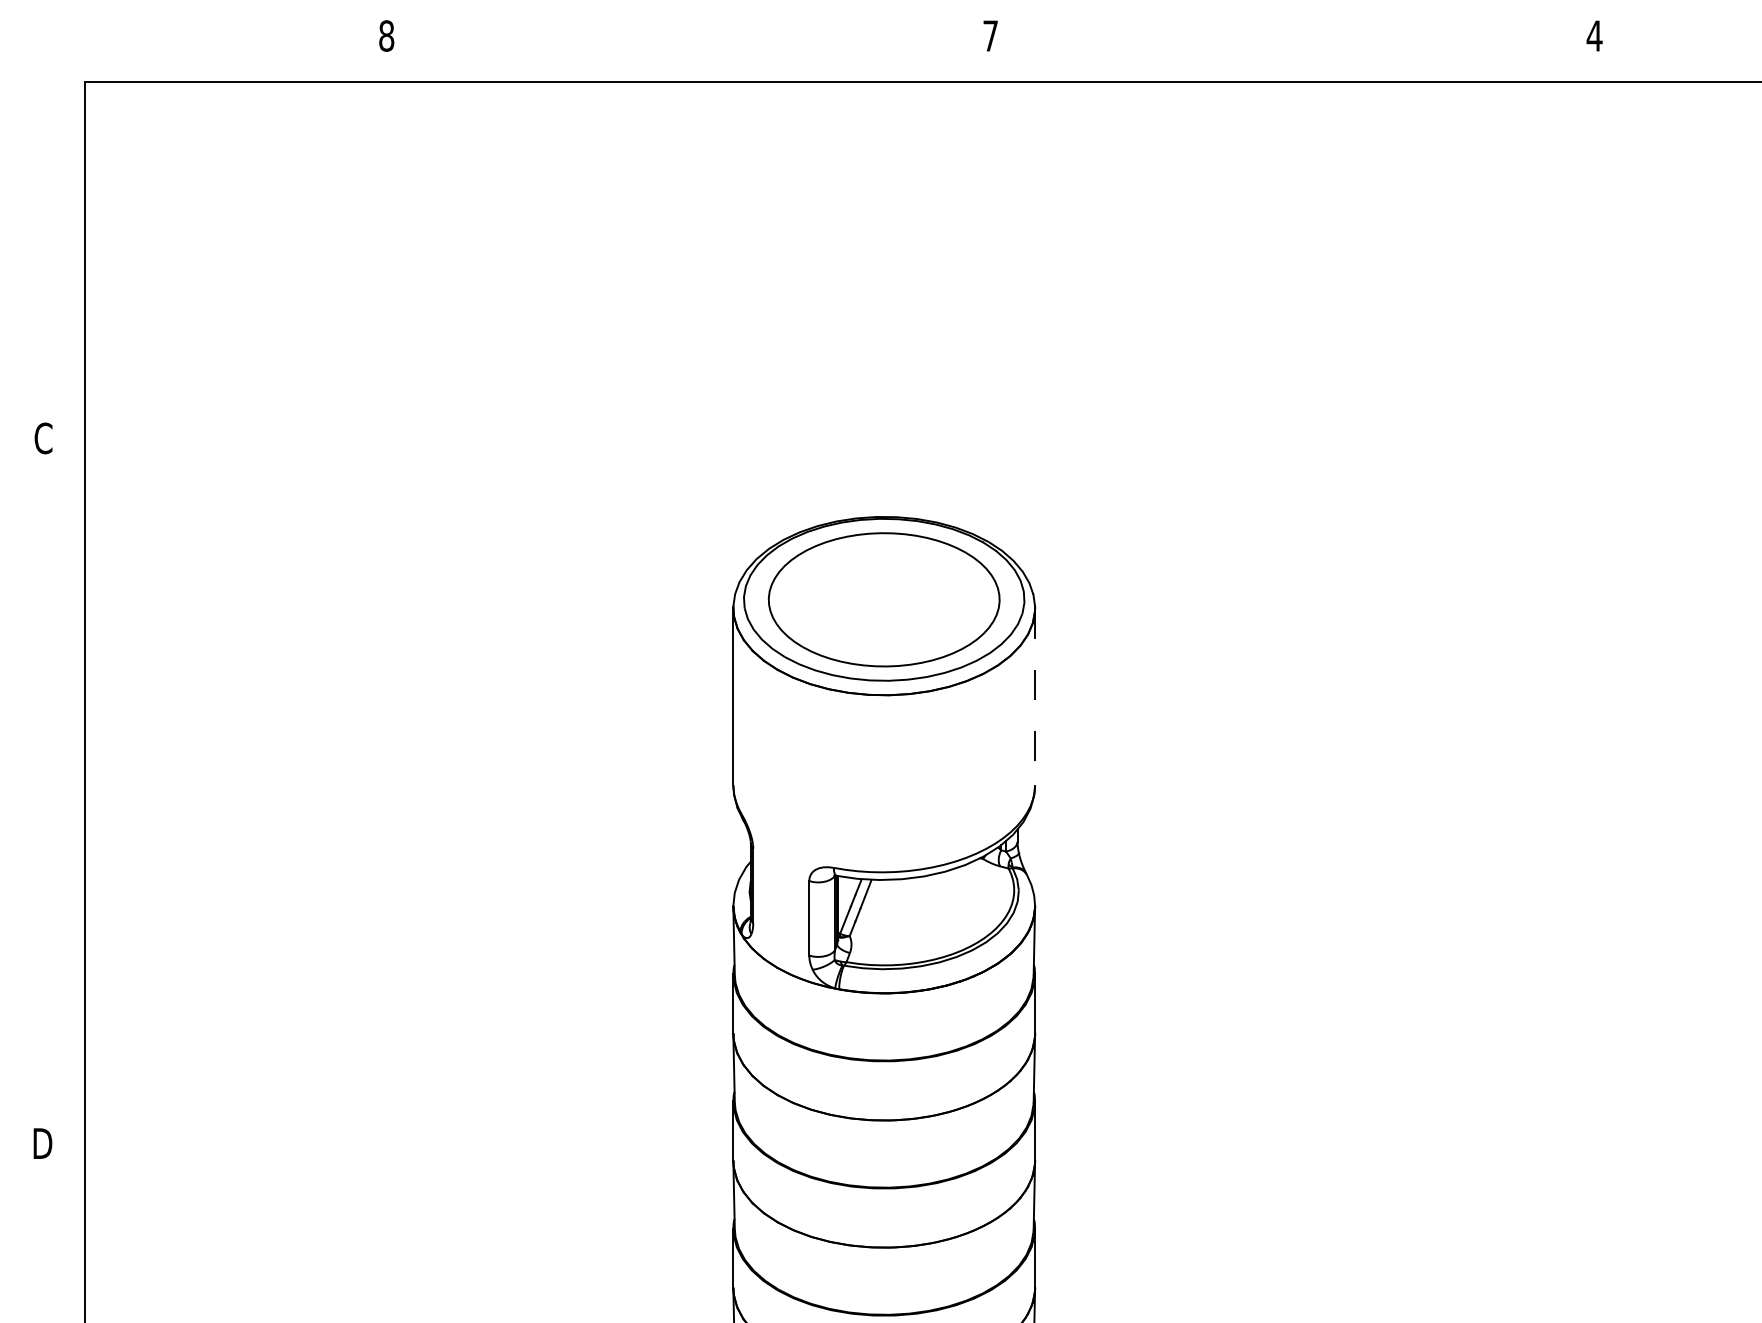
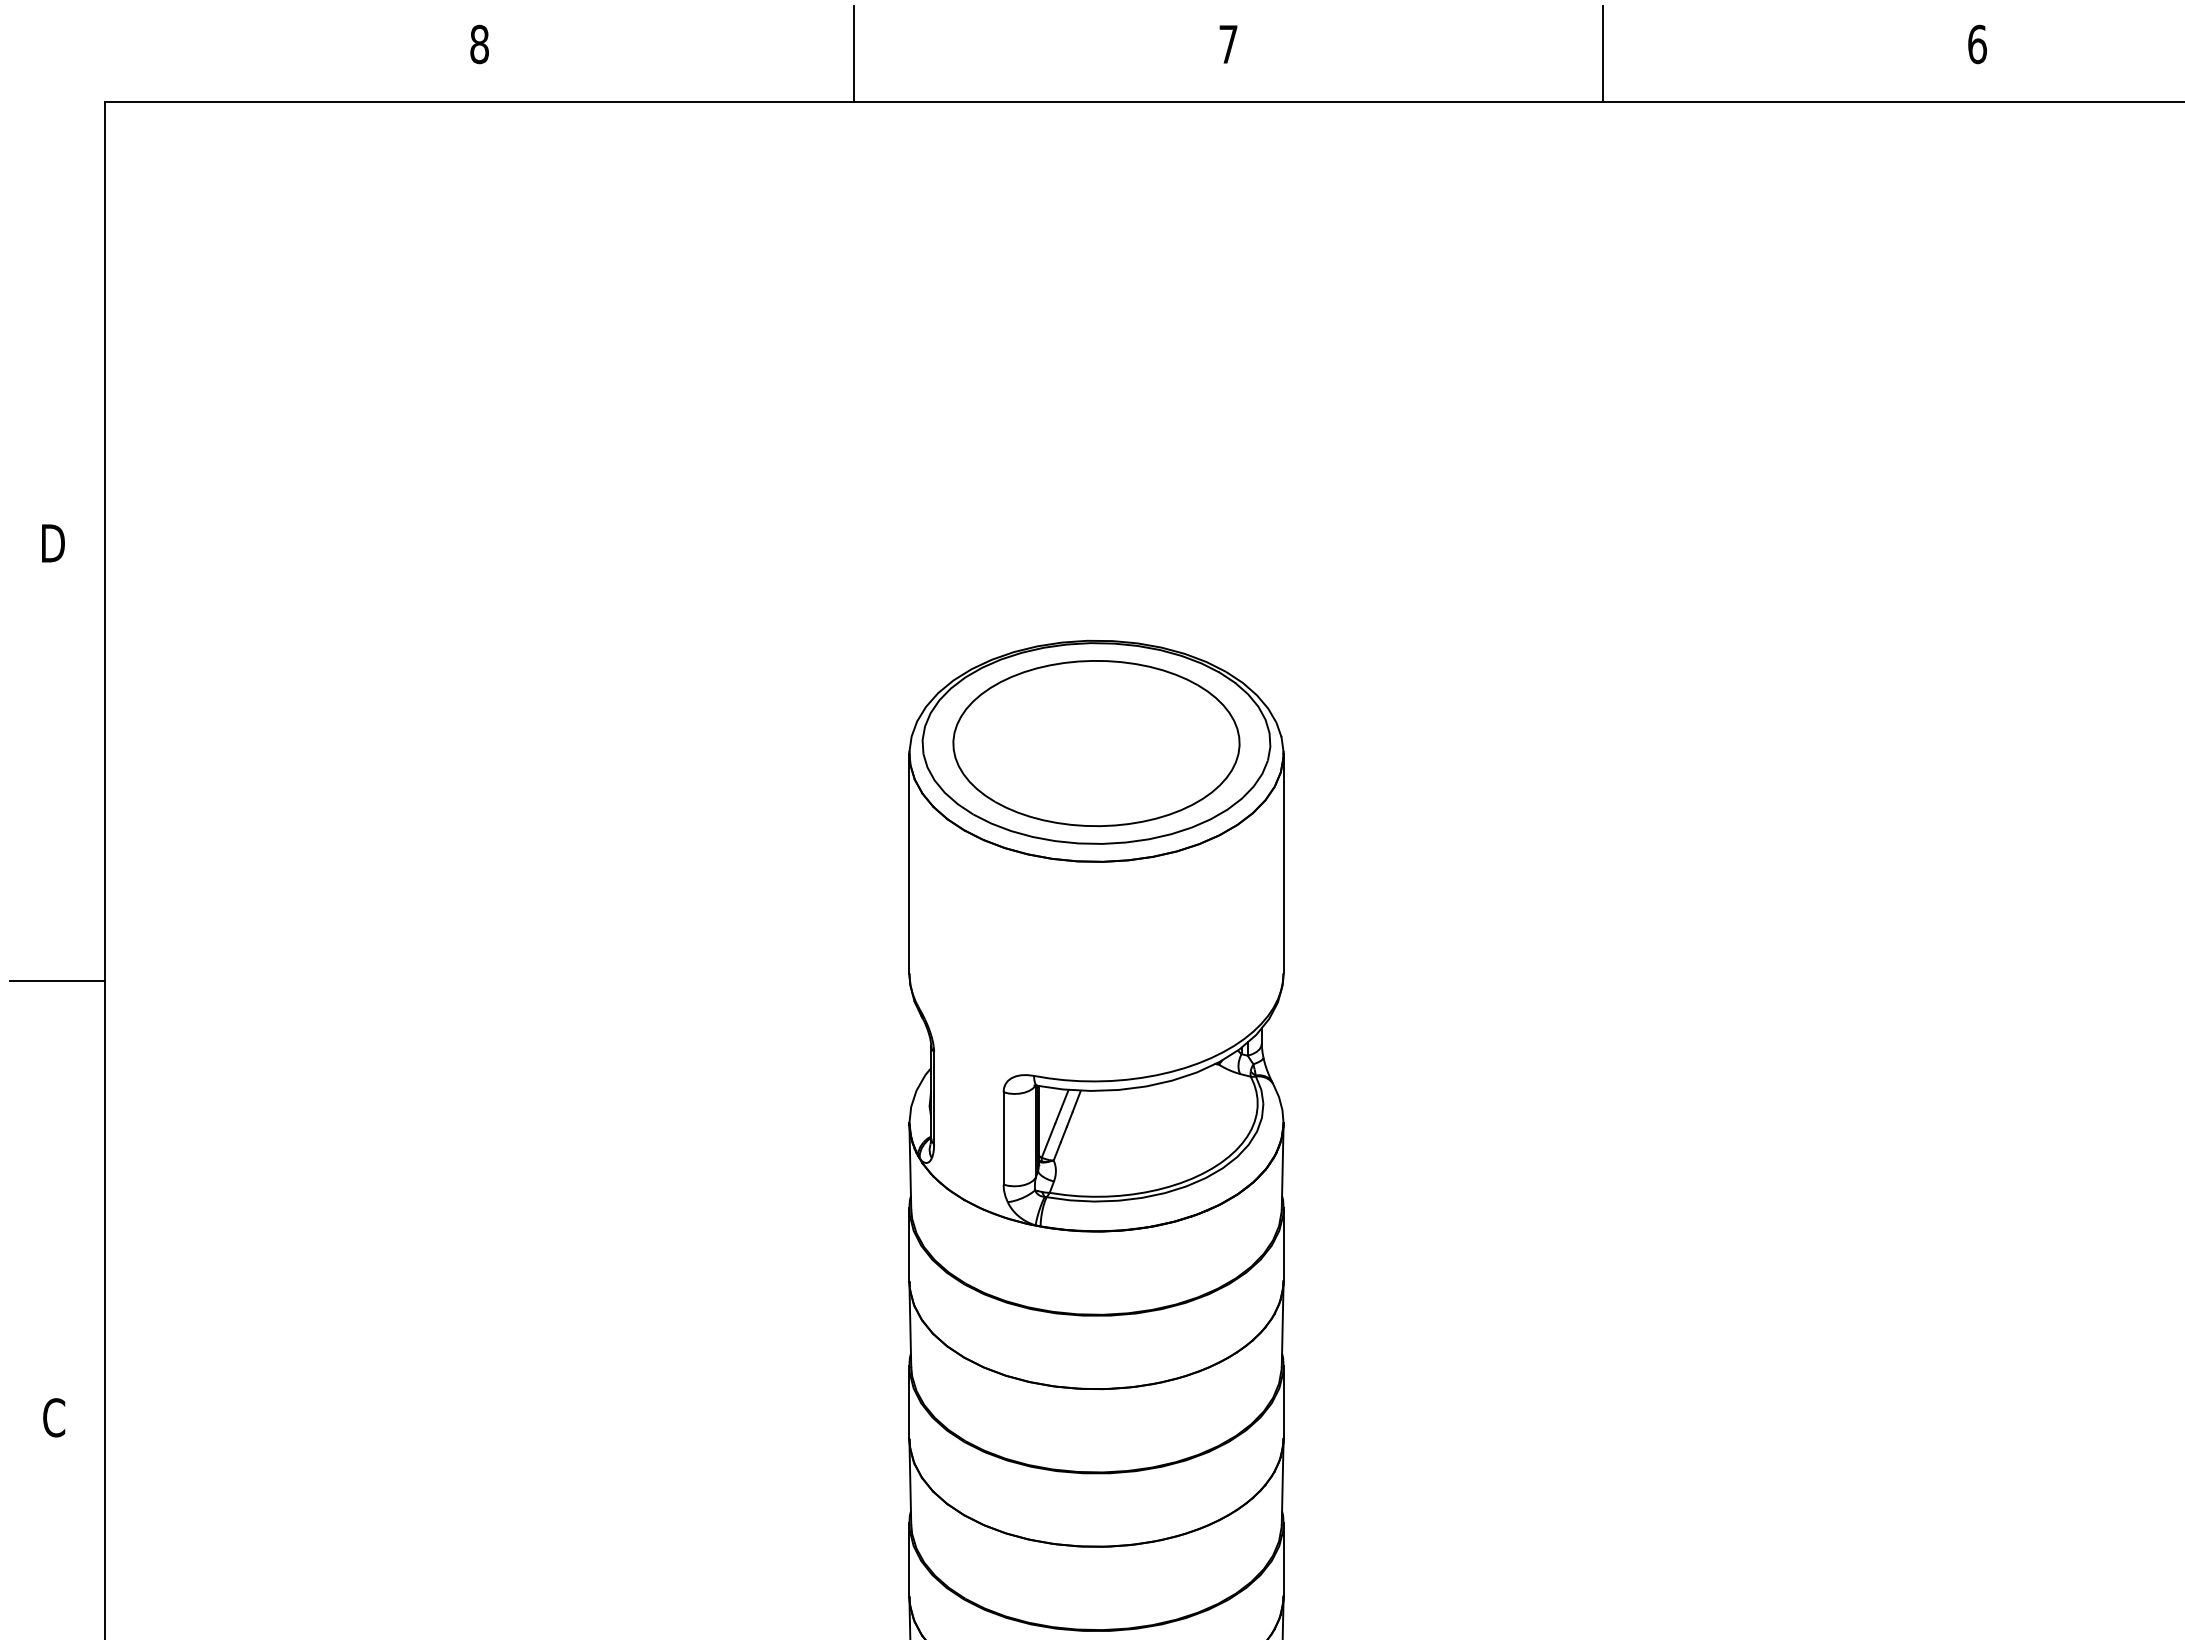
text: (1594, 36) -> (1977, 44), 4 -> 6
line: (689, 43) -> (854, 53), added
line: (1293, 43) -> (1603, 53), added
text: (43, 438) -> (53, 543), C -> D
line: (1035, 696) -> (1283, 863), dashed -> solid
line: (46, 790) -> (57, 980), added
text: (43, 1143) -> (53, 1417), D -> C

